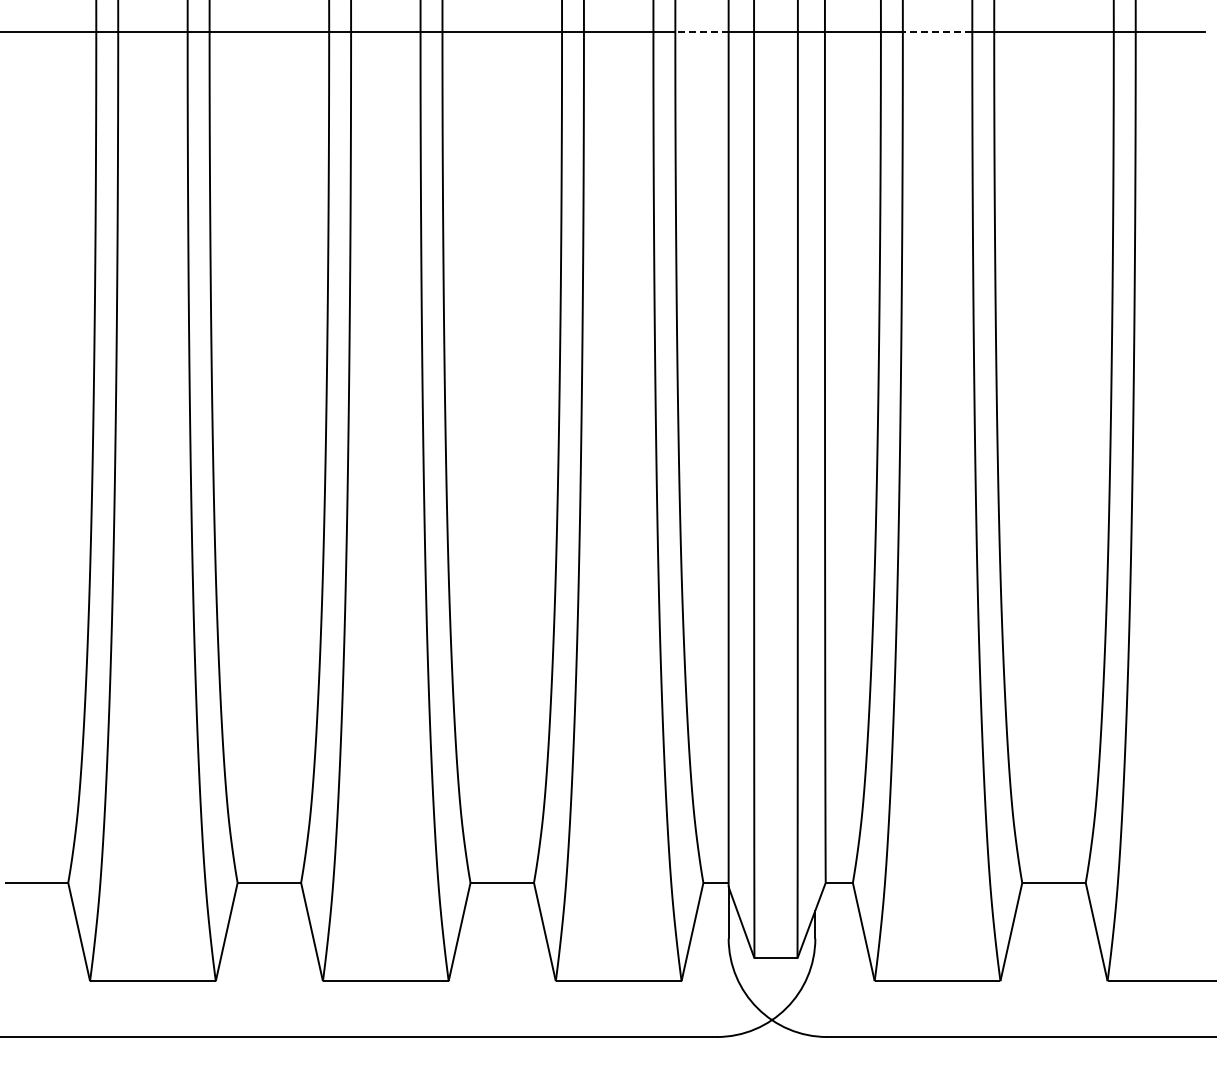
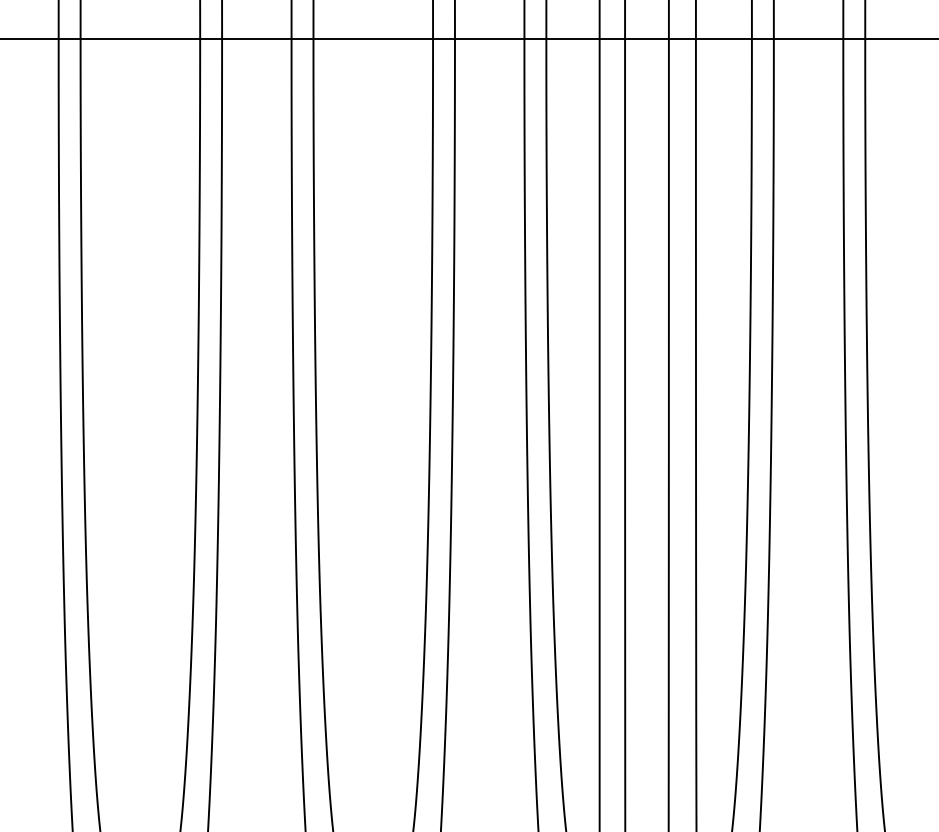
line: (702, 31) -> (573, 38), dashed -> solid
line: (937, 31) -> (808, 38), dashed -> solid

